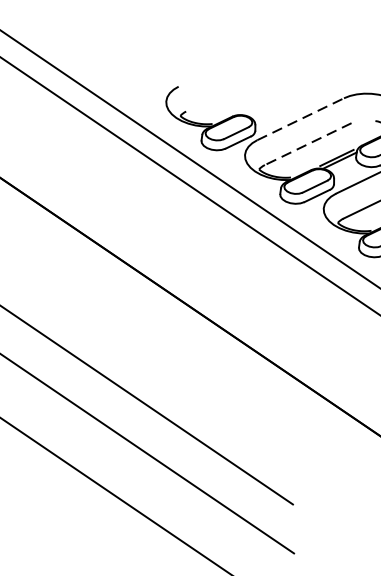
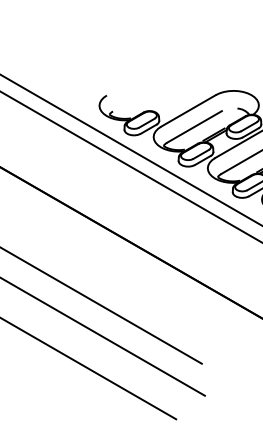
line: (300, 118) -> (188, 110), dashed -> solid
line: (308, 143) -> (194, 126), dashed -> solid

